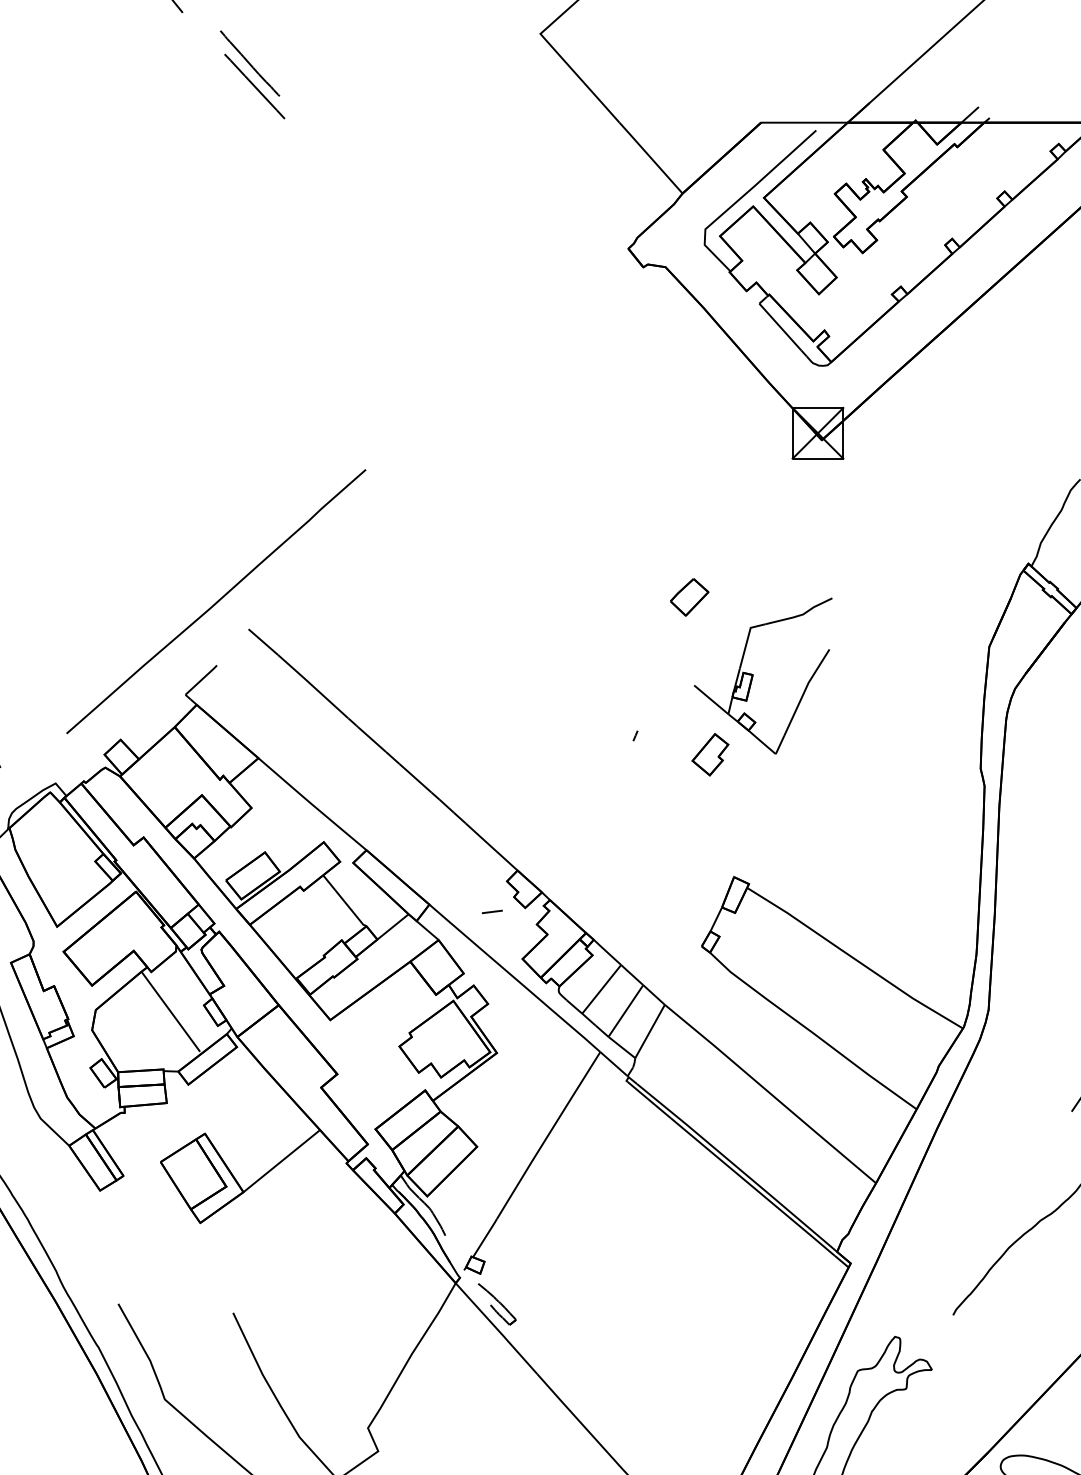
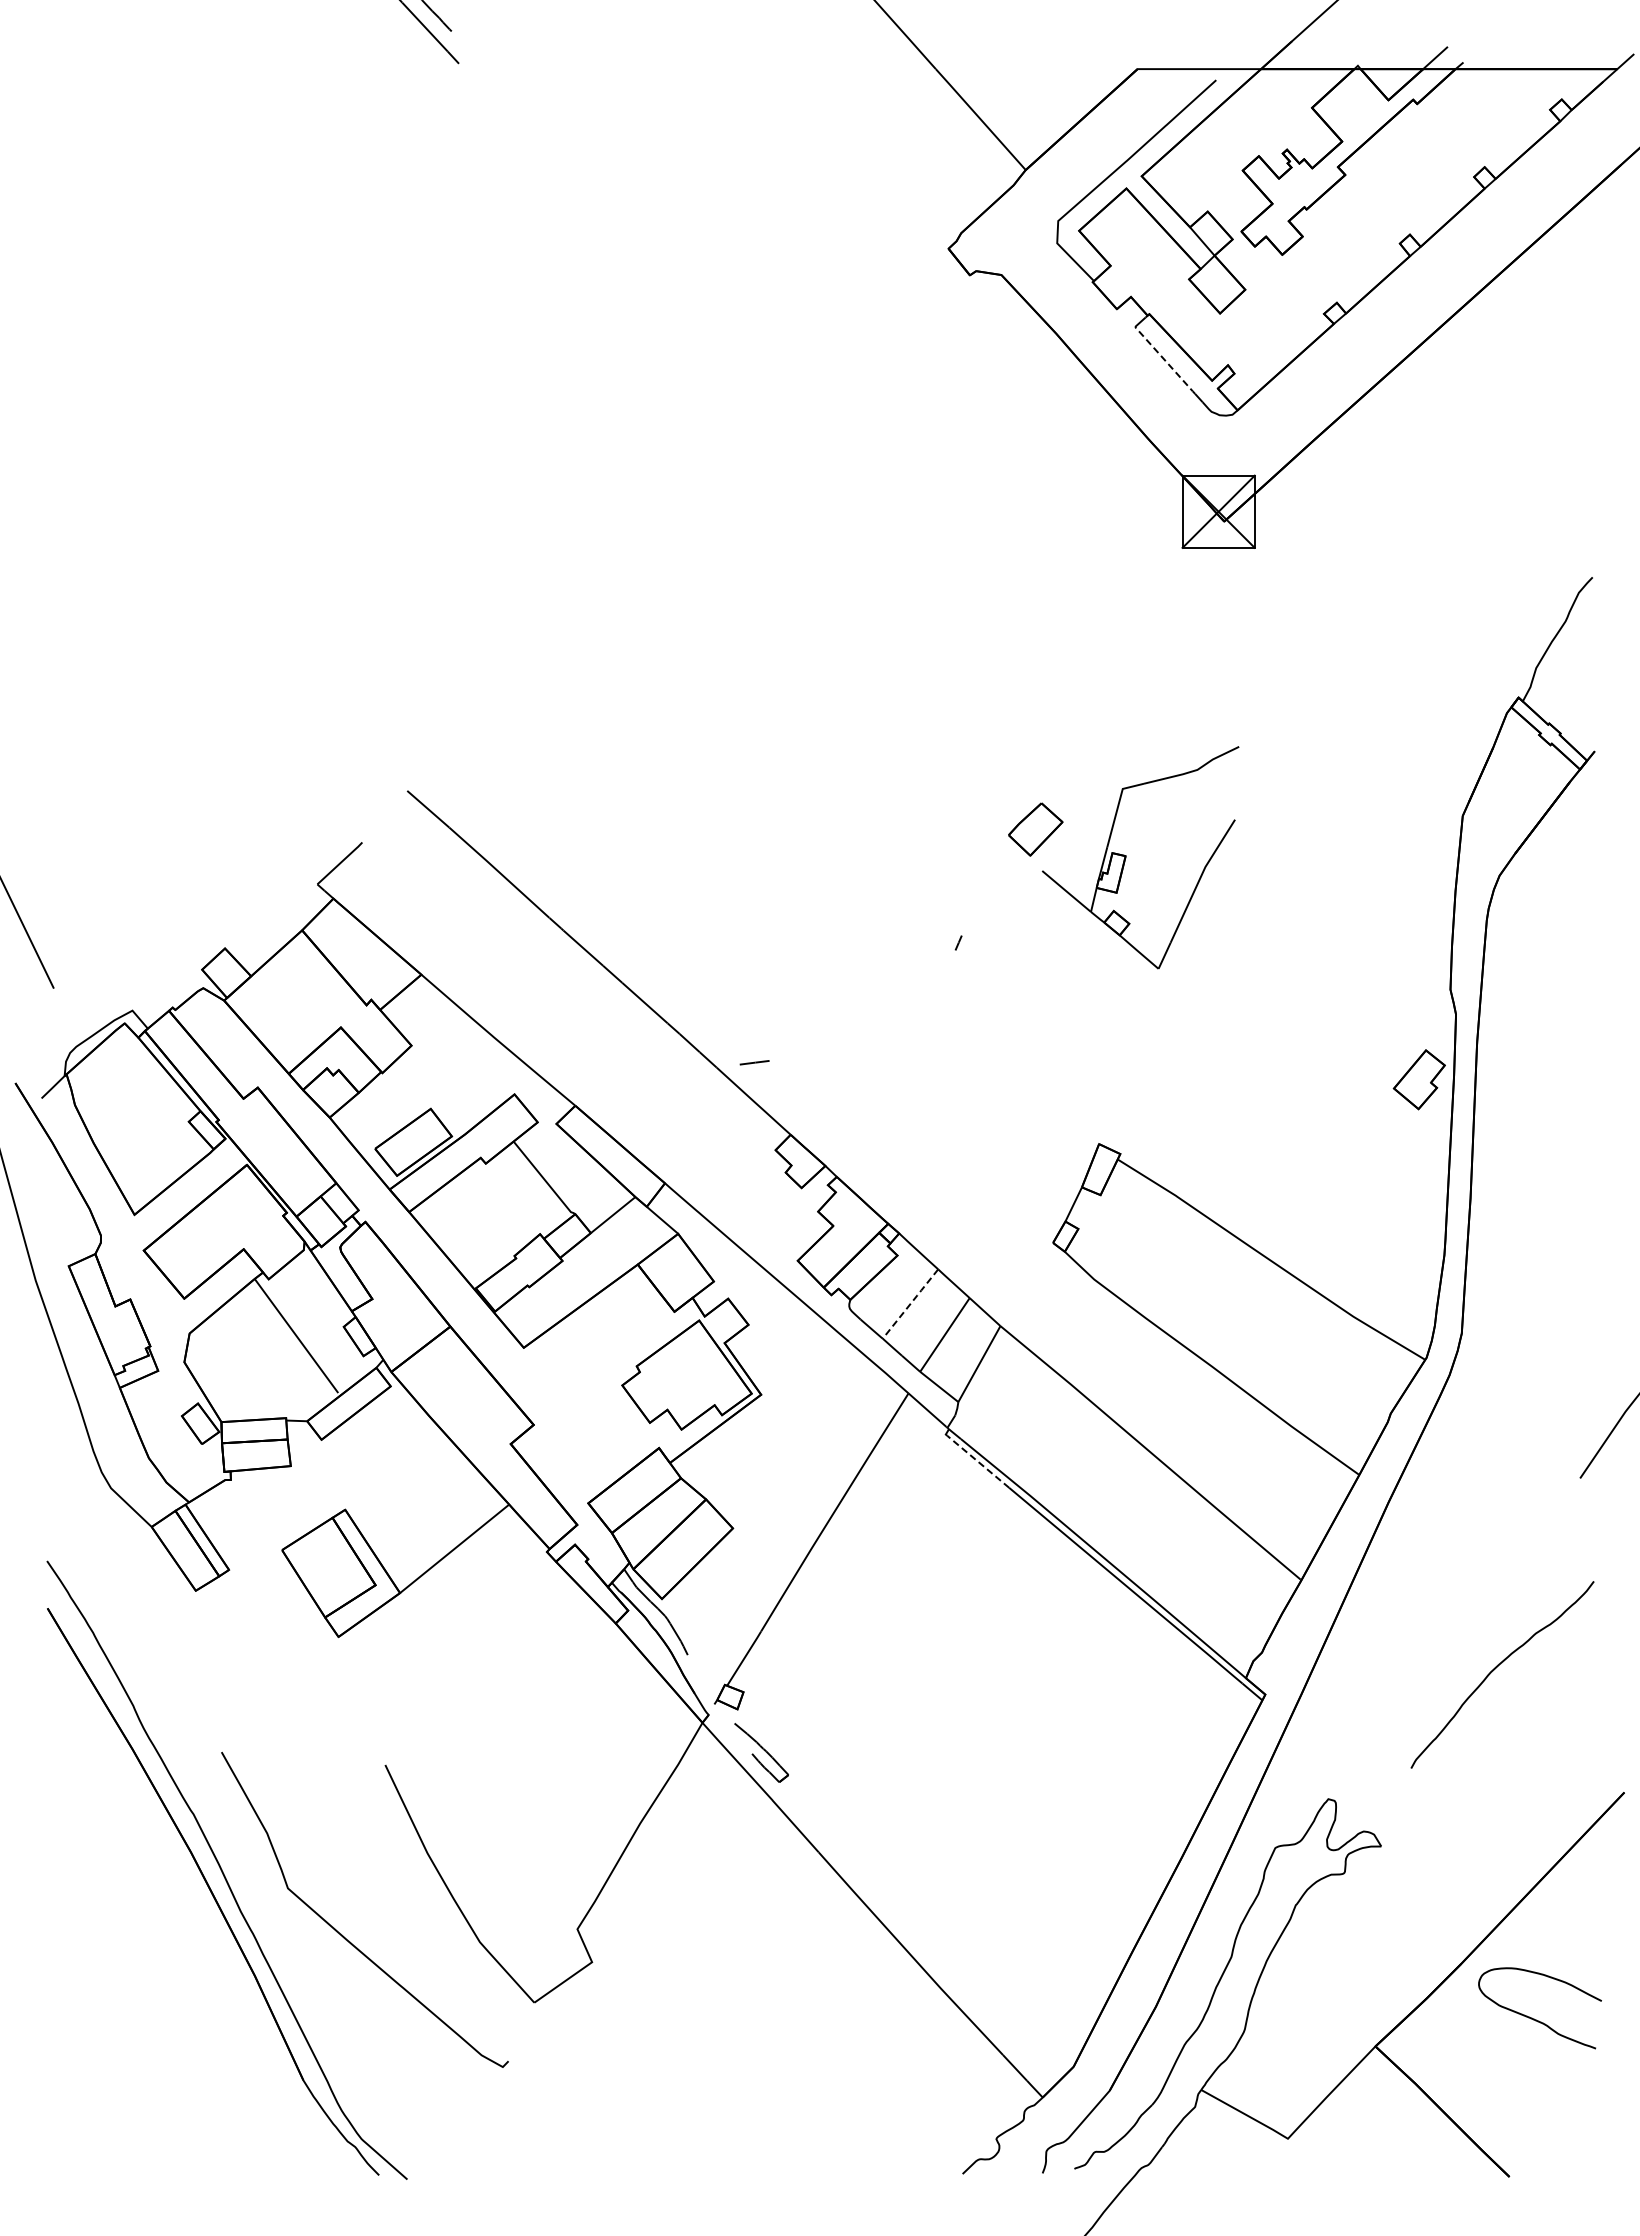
line: (780, 327) -> (1165, 361), solid -> dashed
part: (689, 597) -> (1035, 829), moved
curve: (216, 602) -> (361, 752), removed
part: (709, 754) -> (1418, 1079), moved
line: (492, 911) -> (754, 1062), moved
line: (602, 988) -> (911, 1303), solid -> dashed
line: (648, 1099) -> (977, 1461), solid -> dashed

